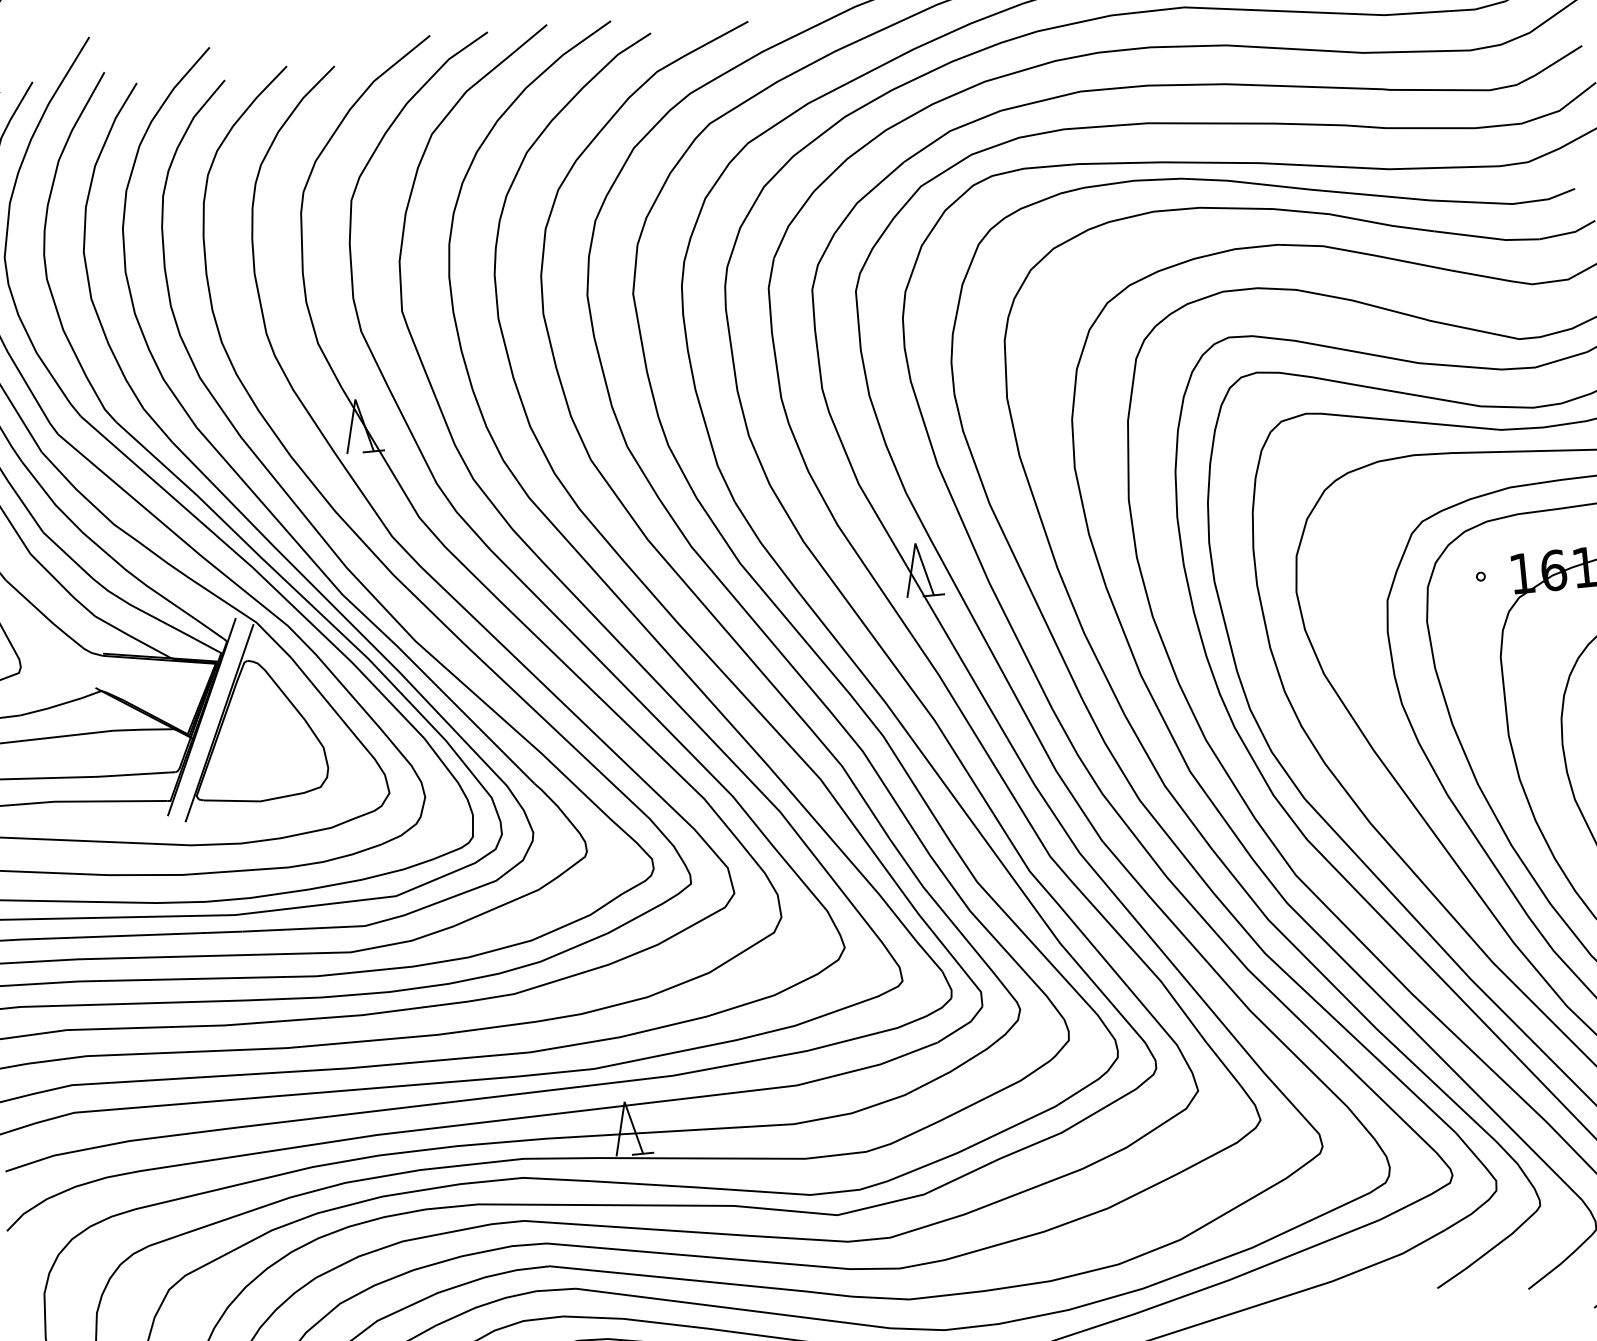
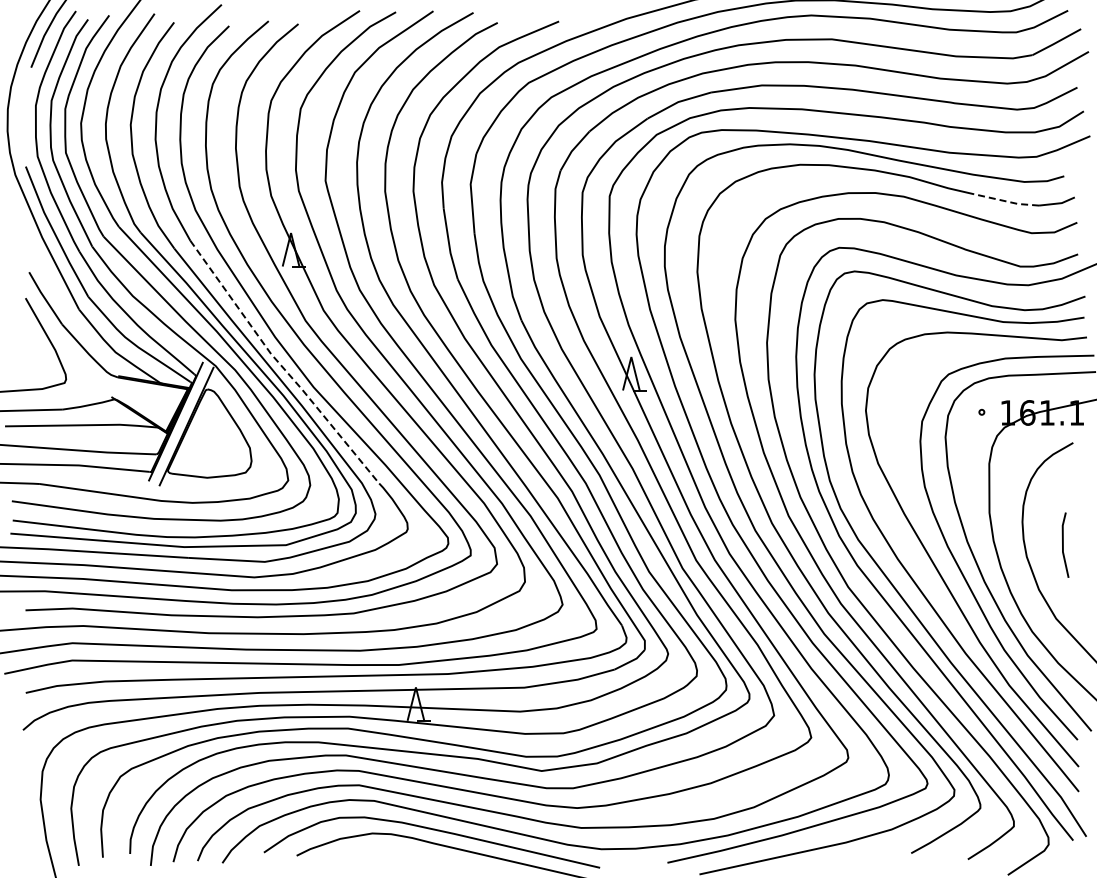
line: (1487, 237) -> (1006, 201), solid -> dashed
line: (359, 611) -> (280, 365), solid -> dashed

